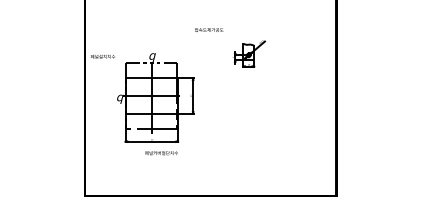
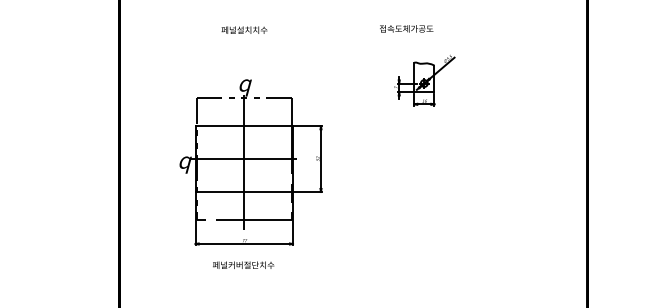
text: (209, 29) -> (407, 27), moved
text: (103, 56) -> (245, 29), moved
text: (161, 153) -> (243, 265), moved

